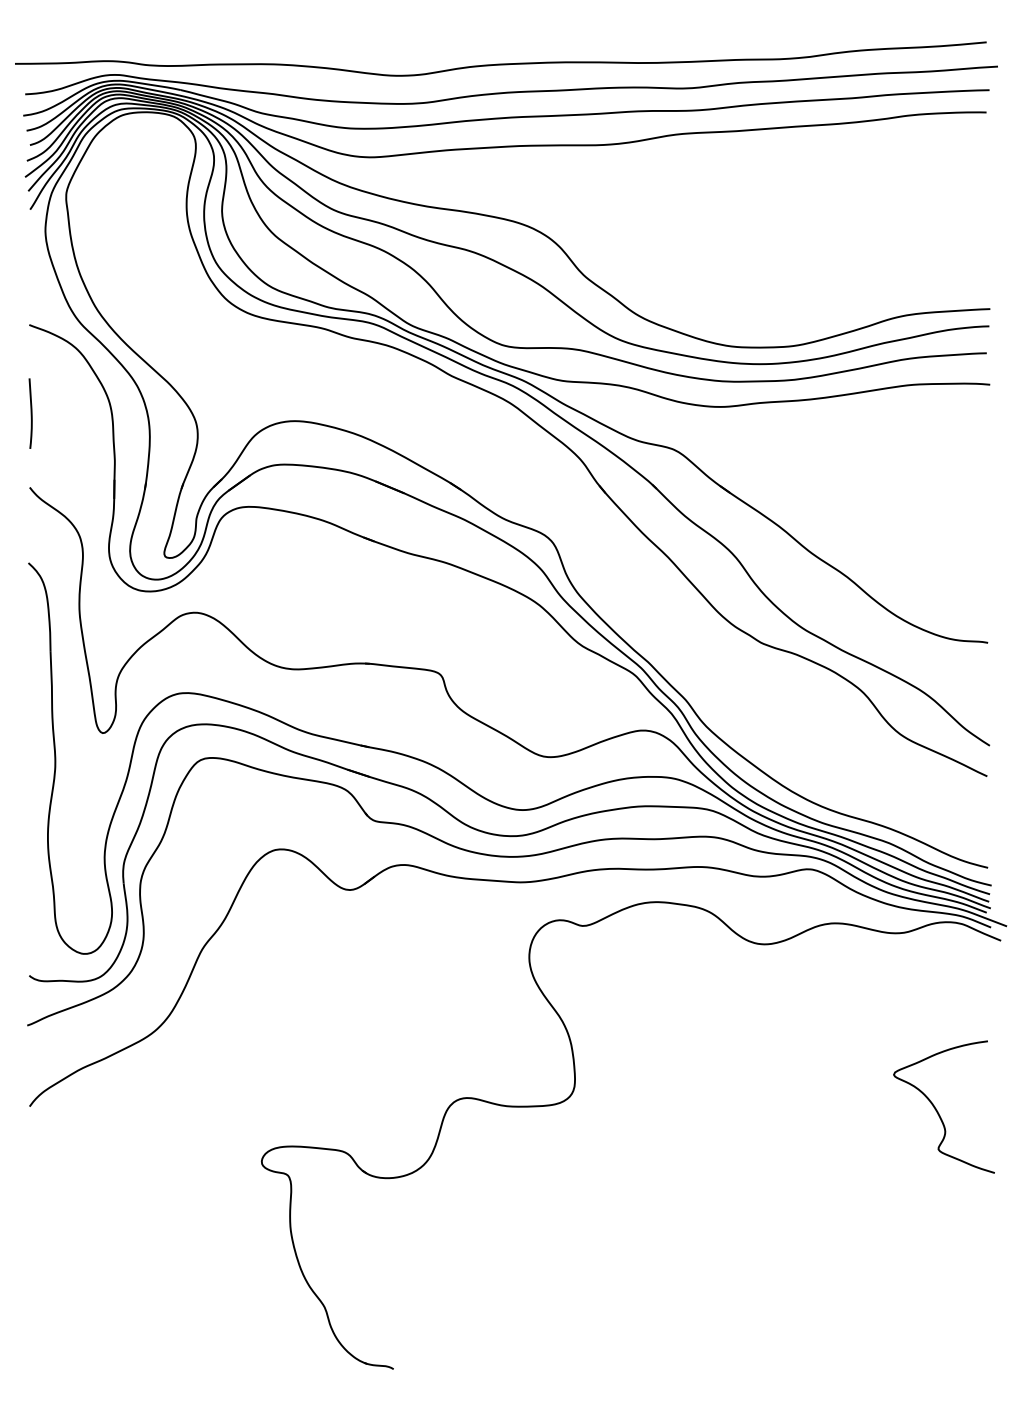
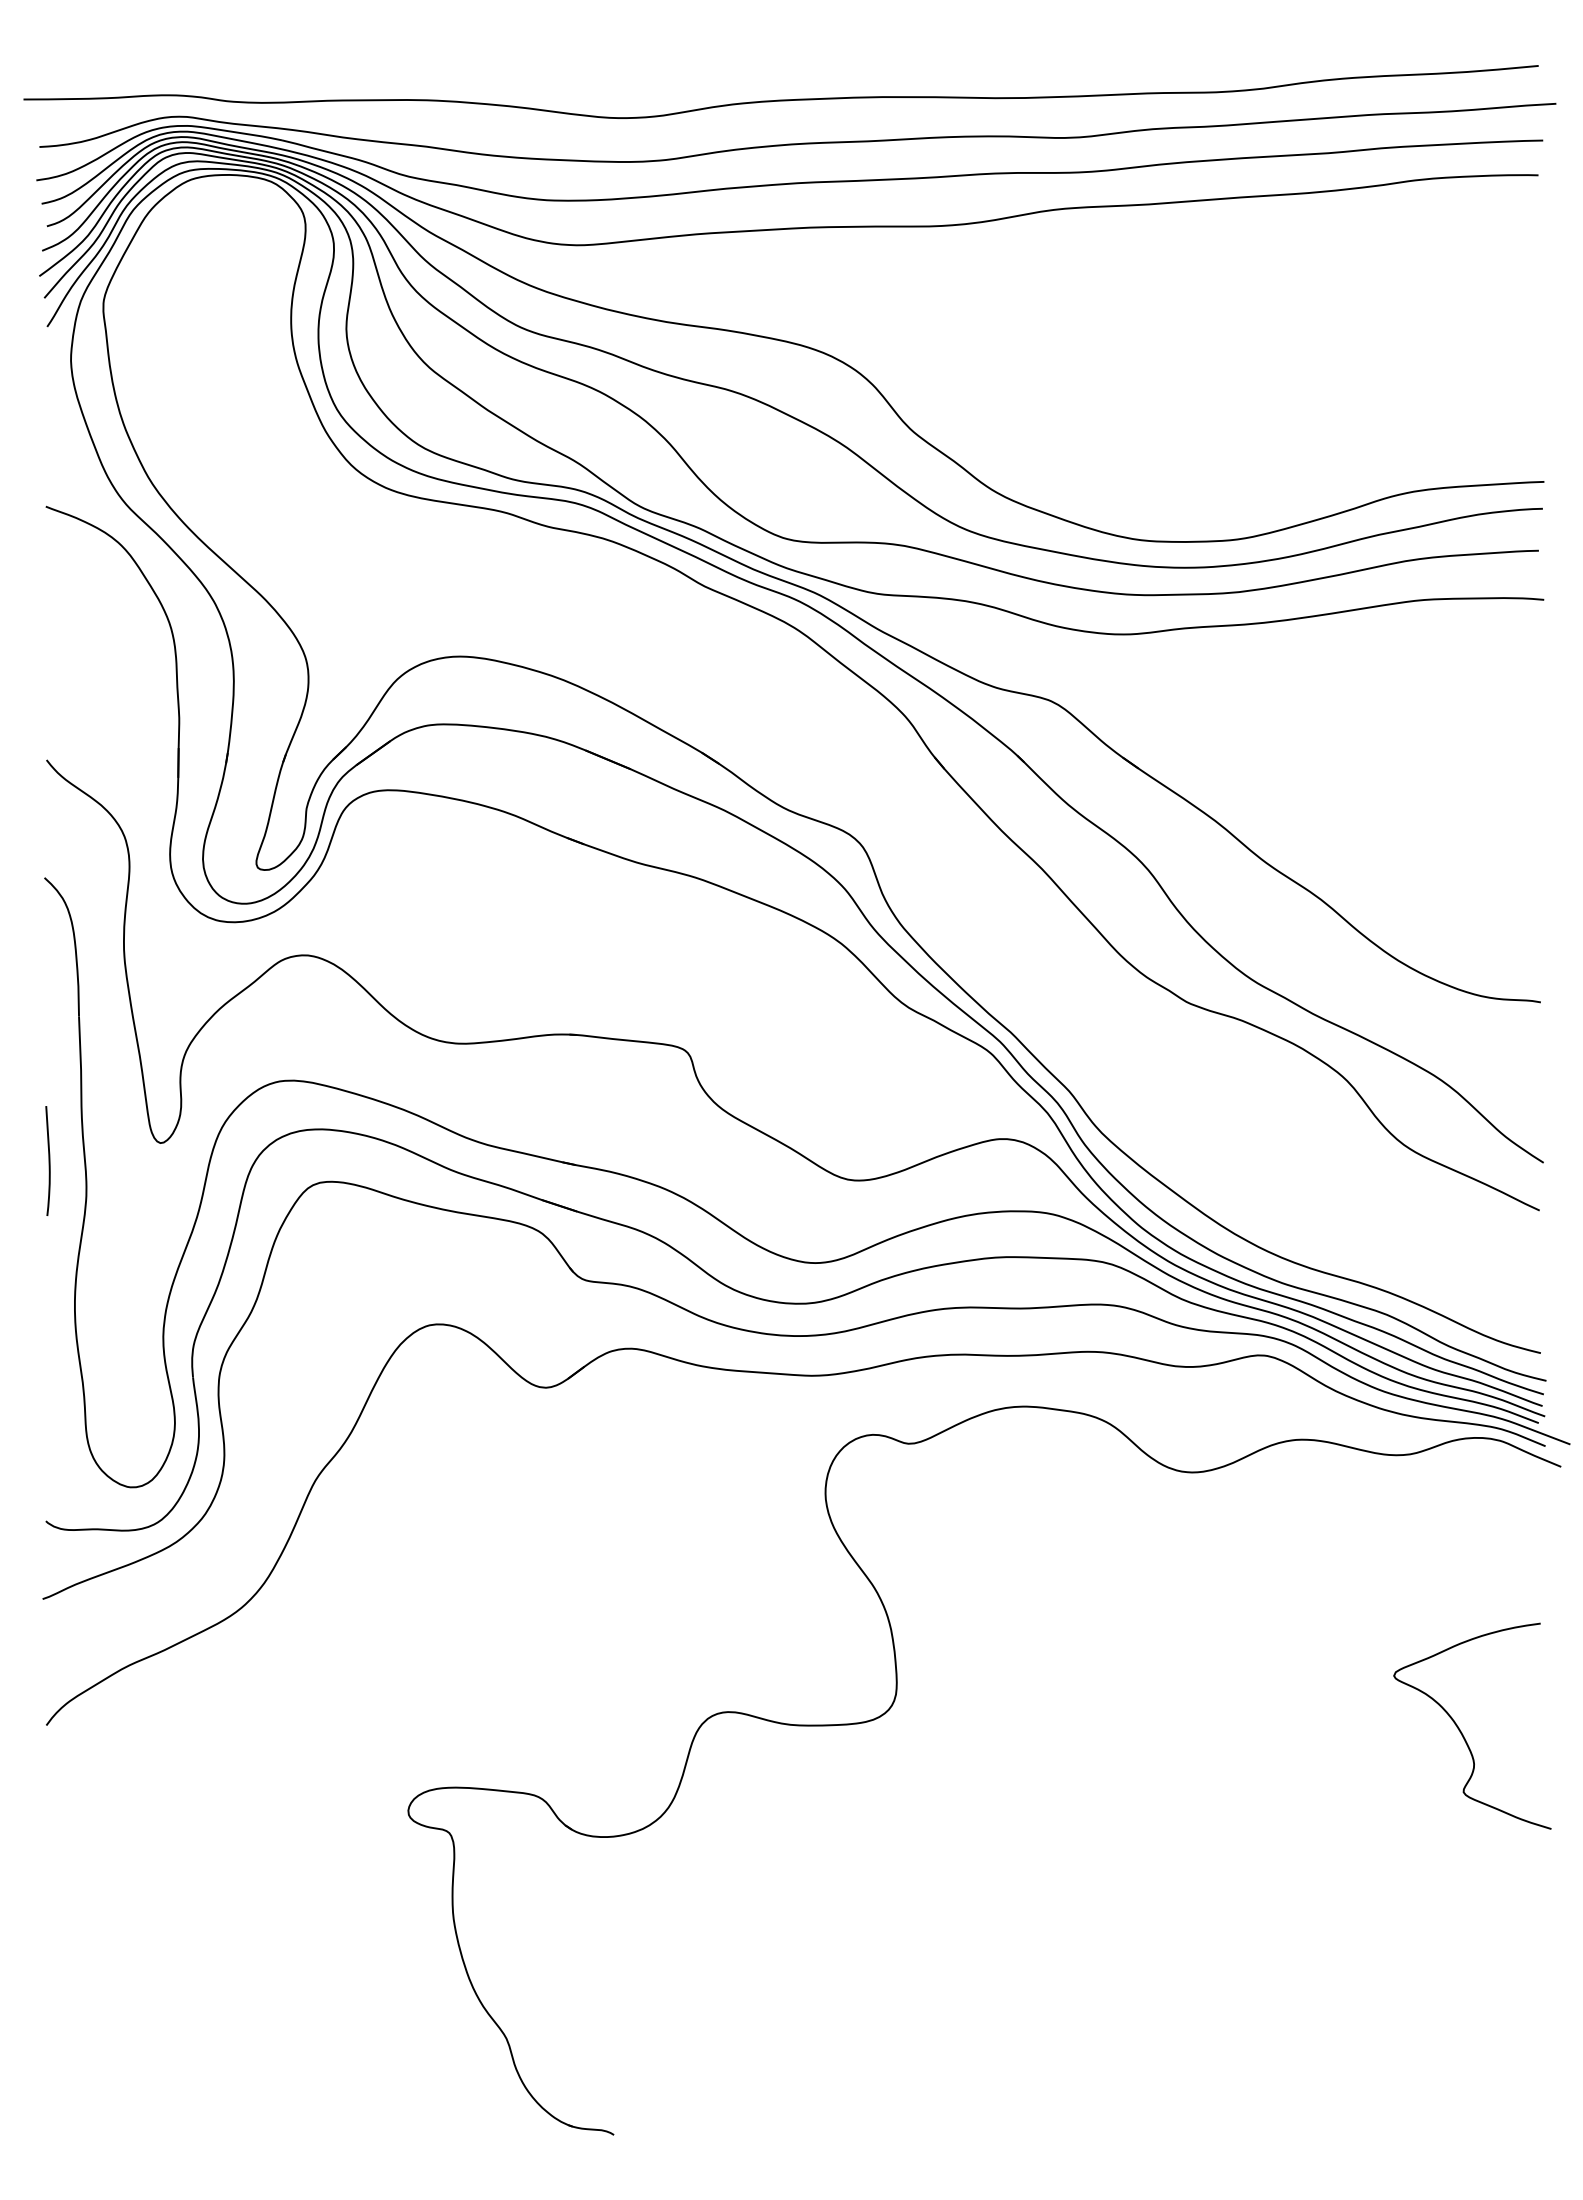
curve: (30, 413) -> (47, 1160), moved

